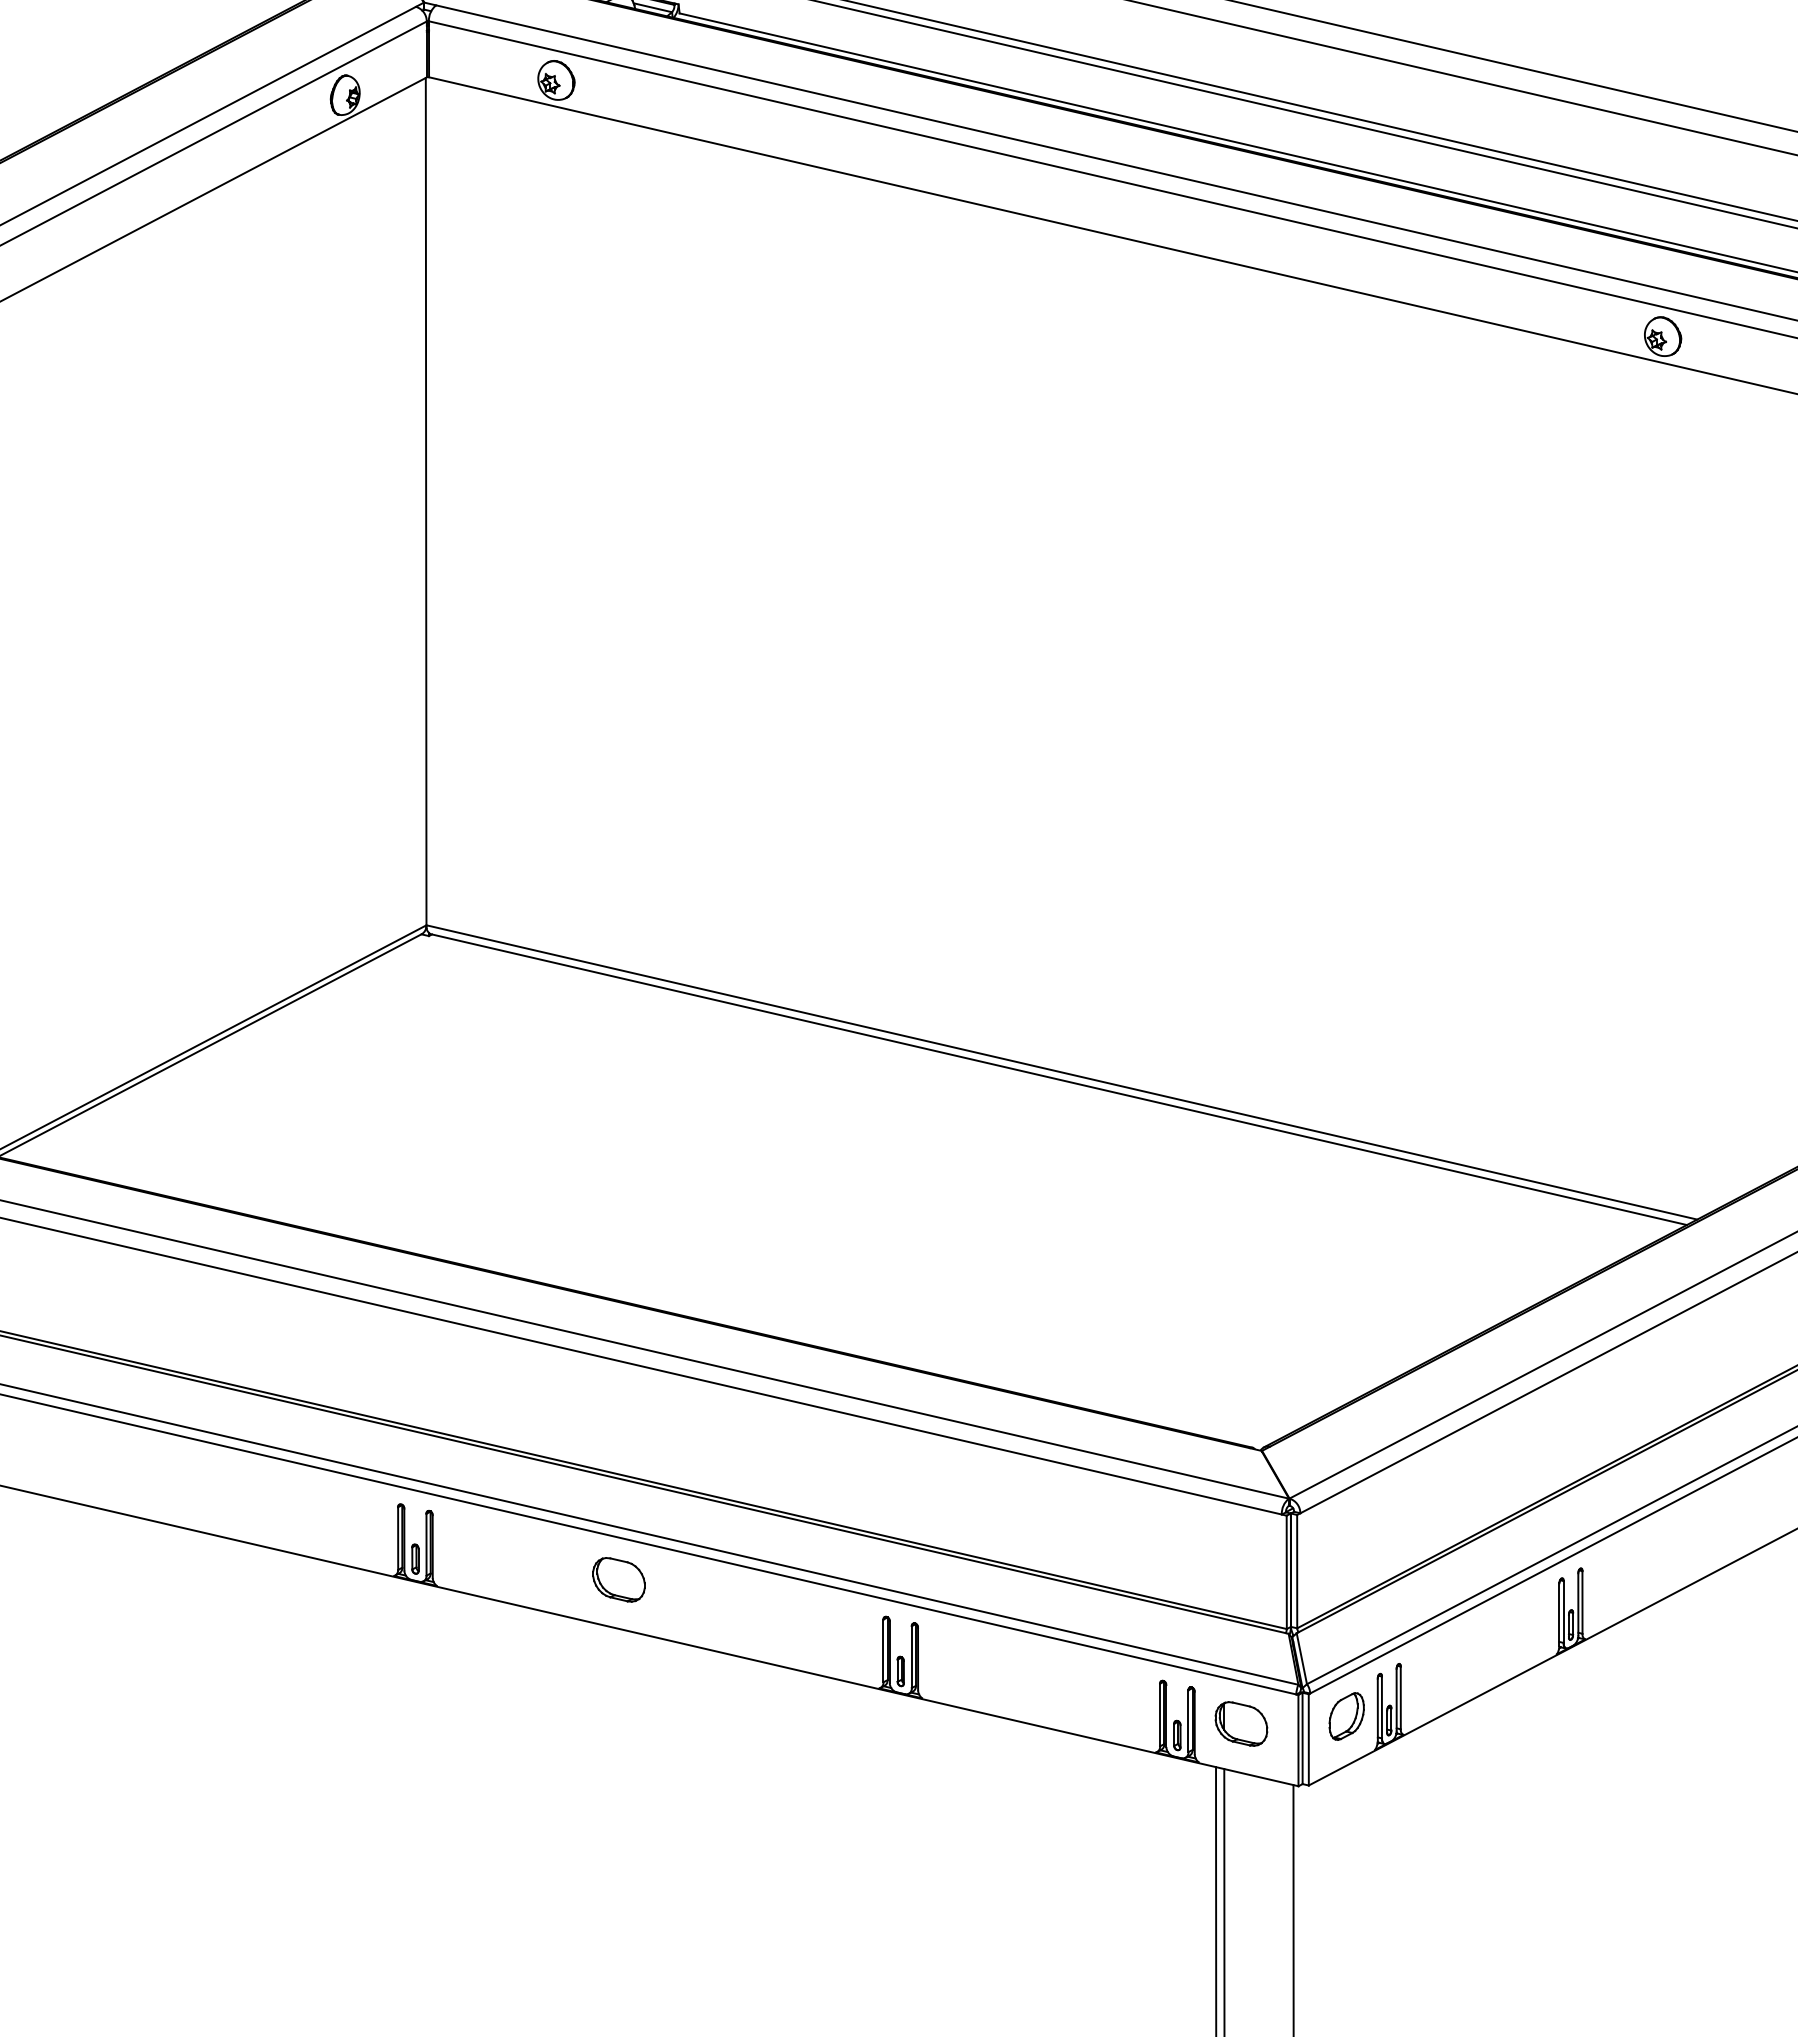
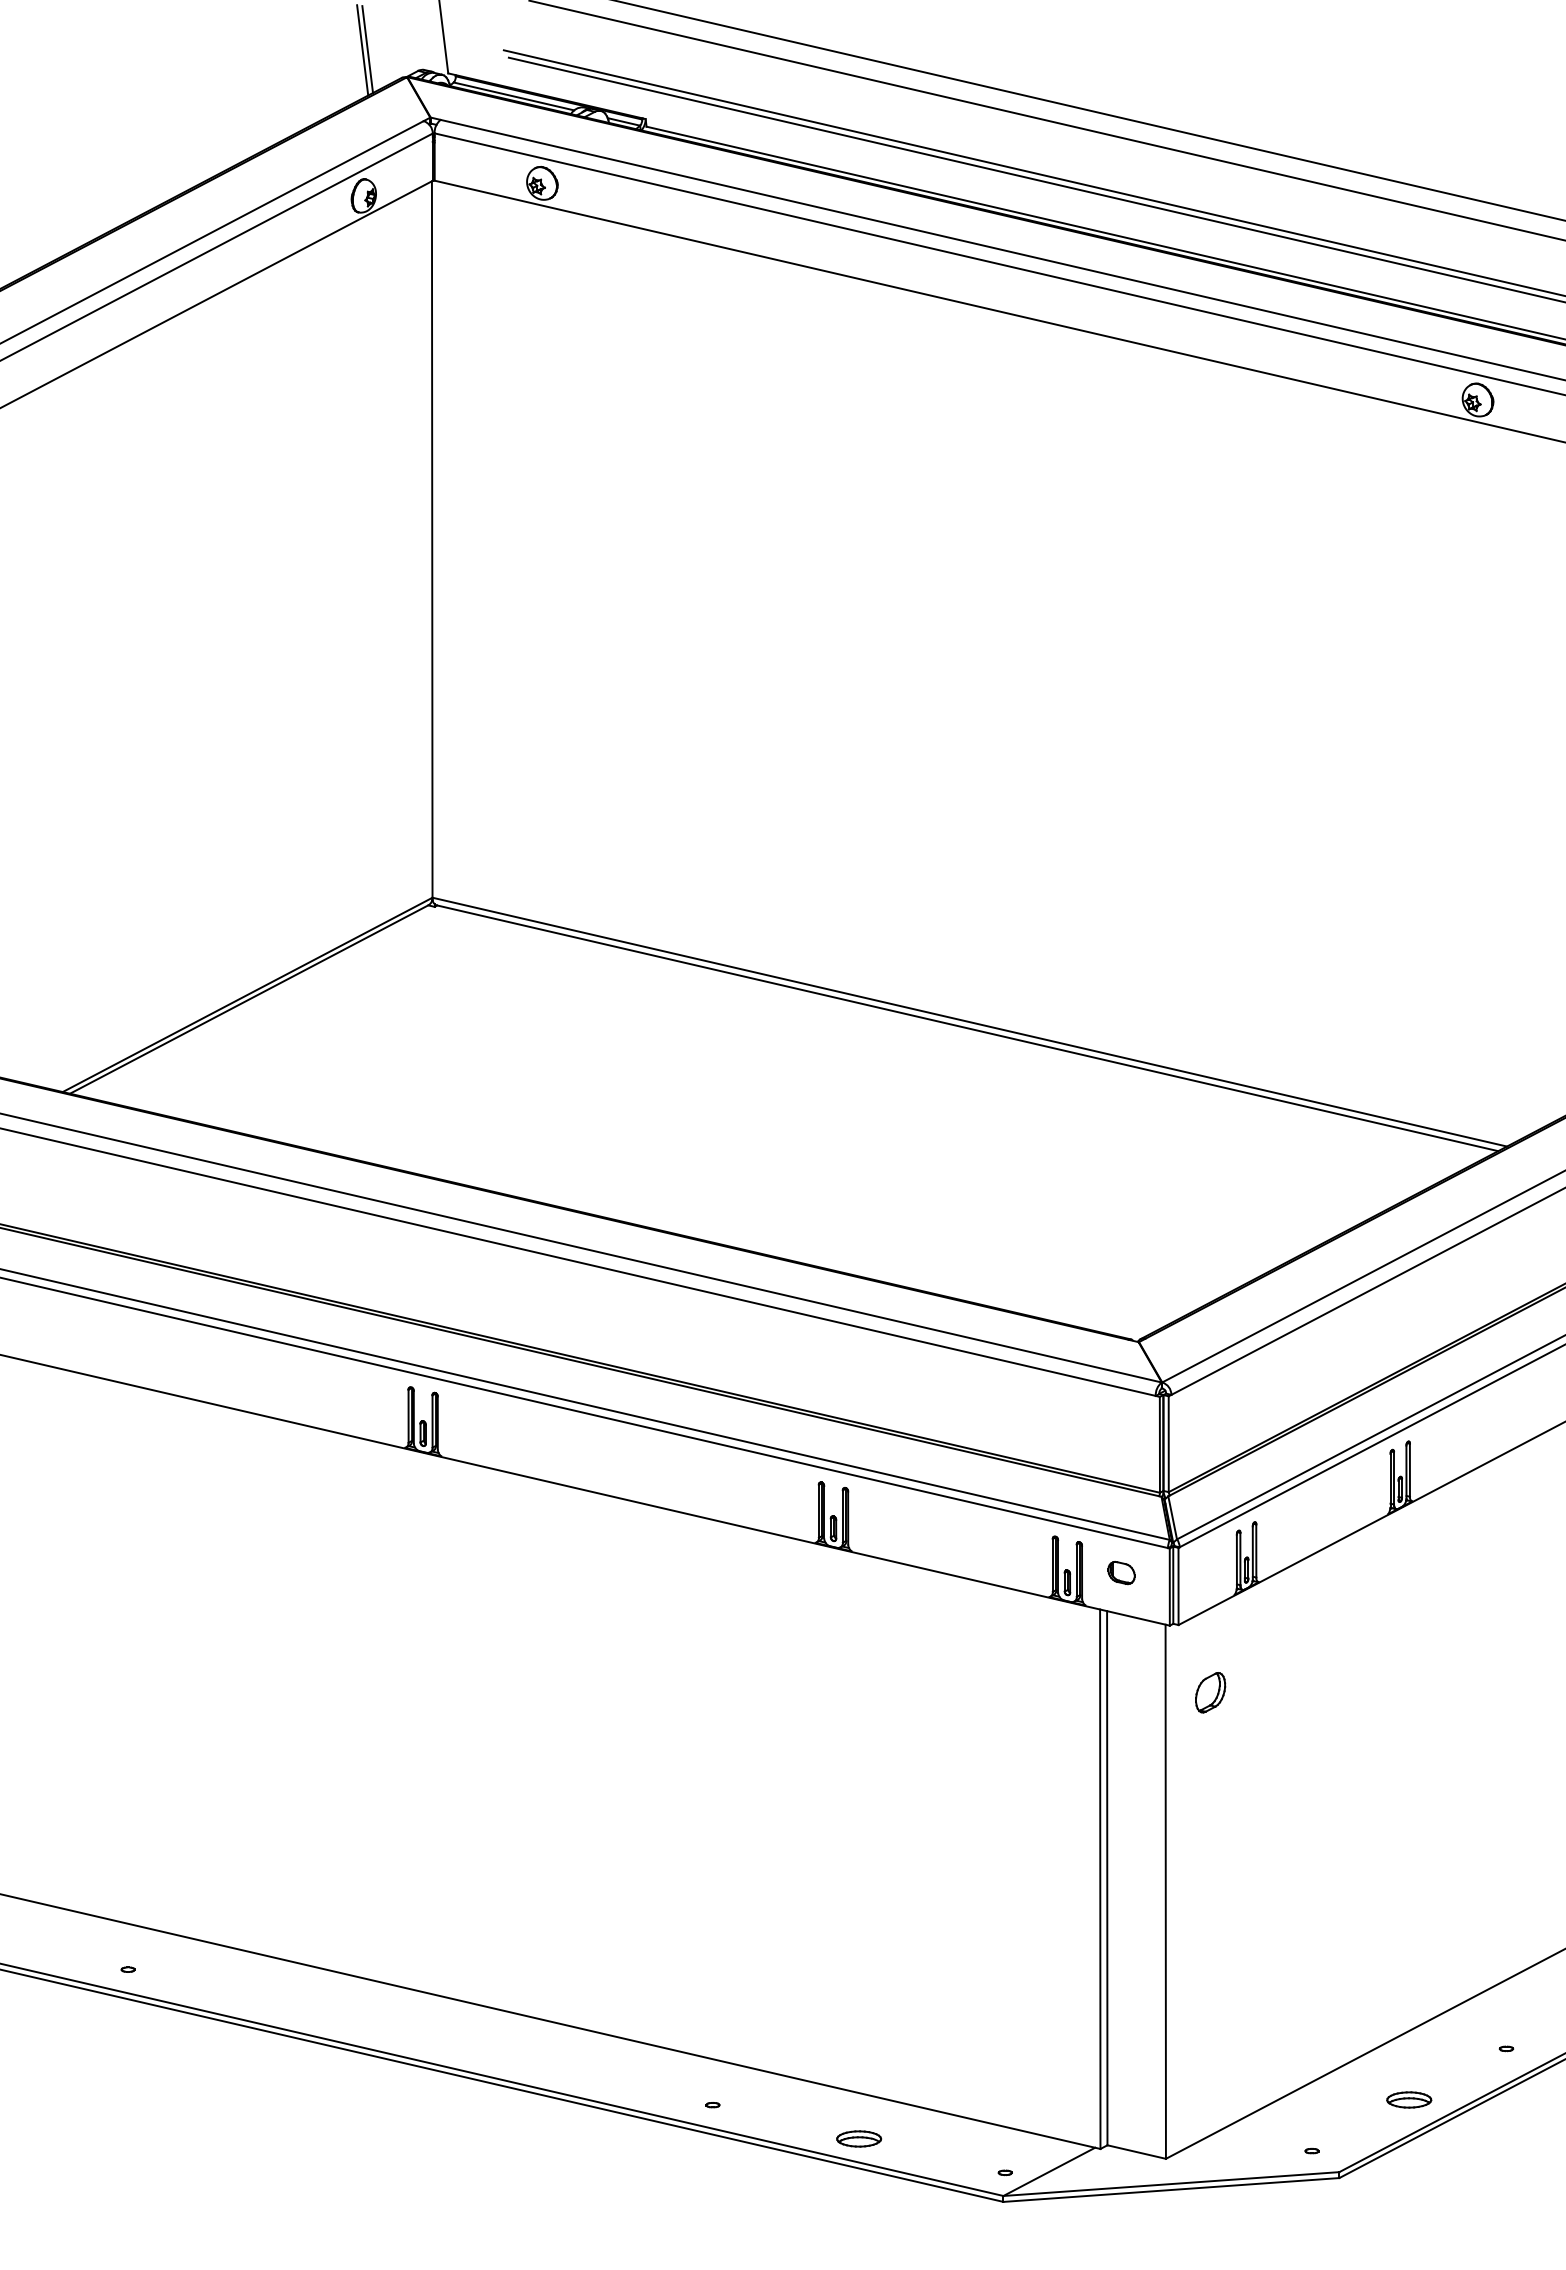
part: (619, 1579) -> (595, 1450), removed
part: (1346, 1716) -> (1210, 1692), moved
part: (1241, 1723) -> (1121, 1572), size x0.6

